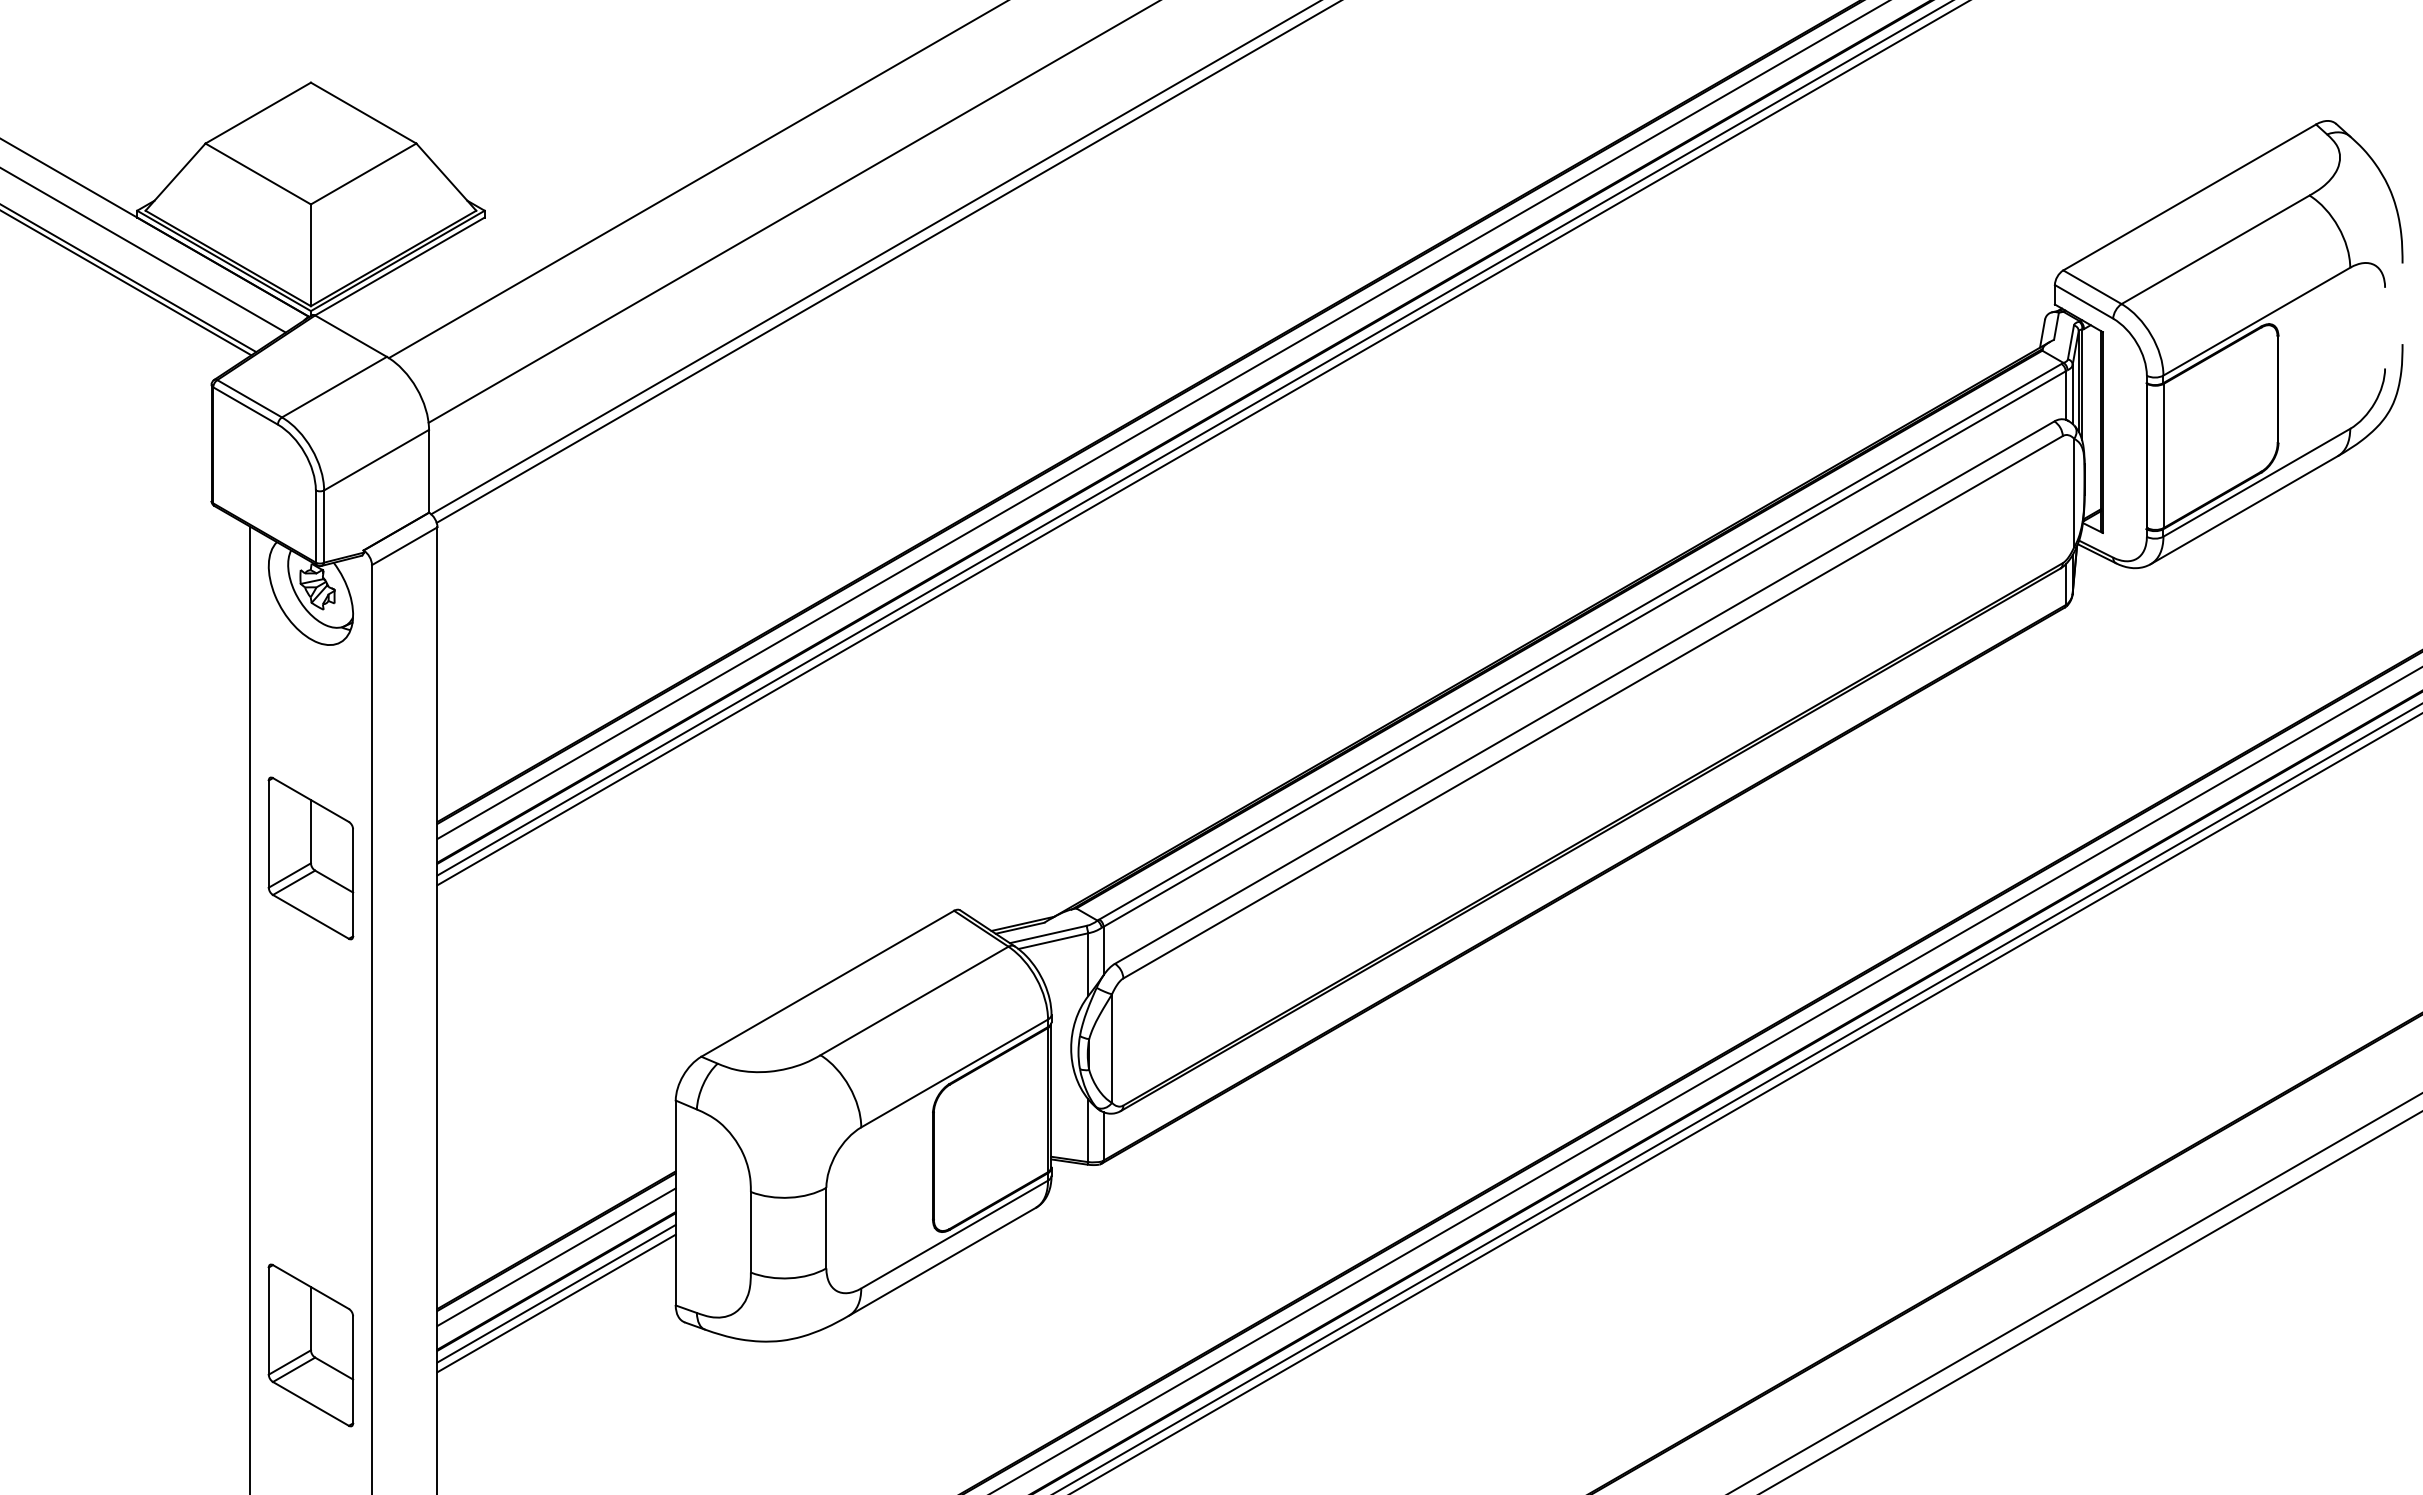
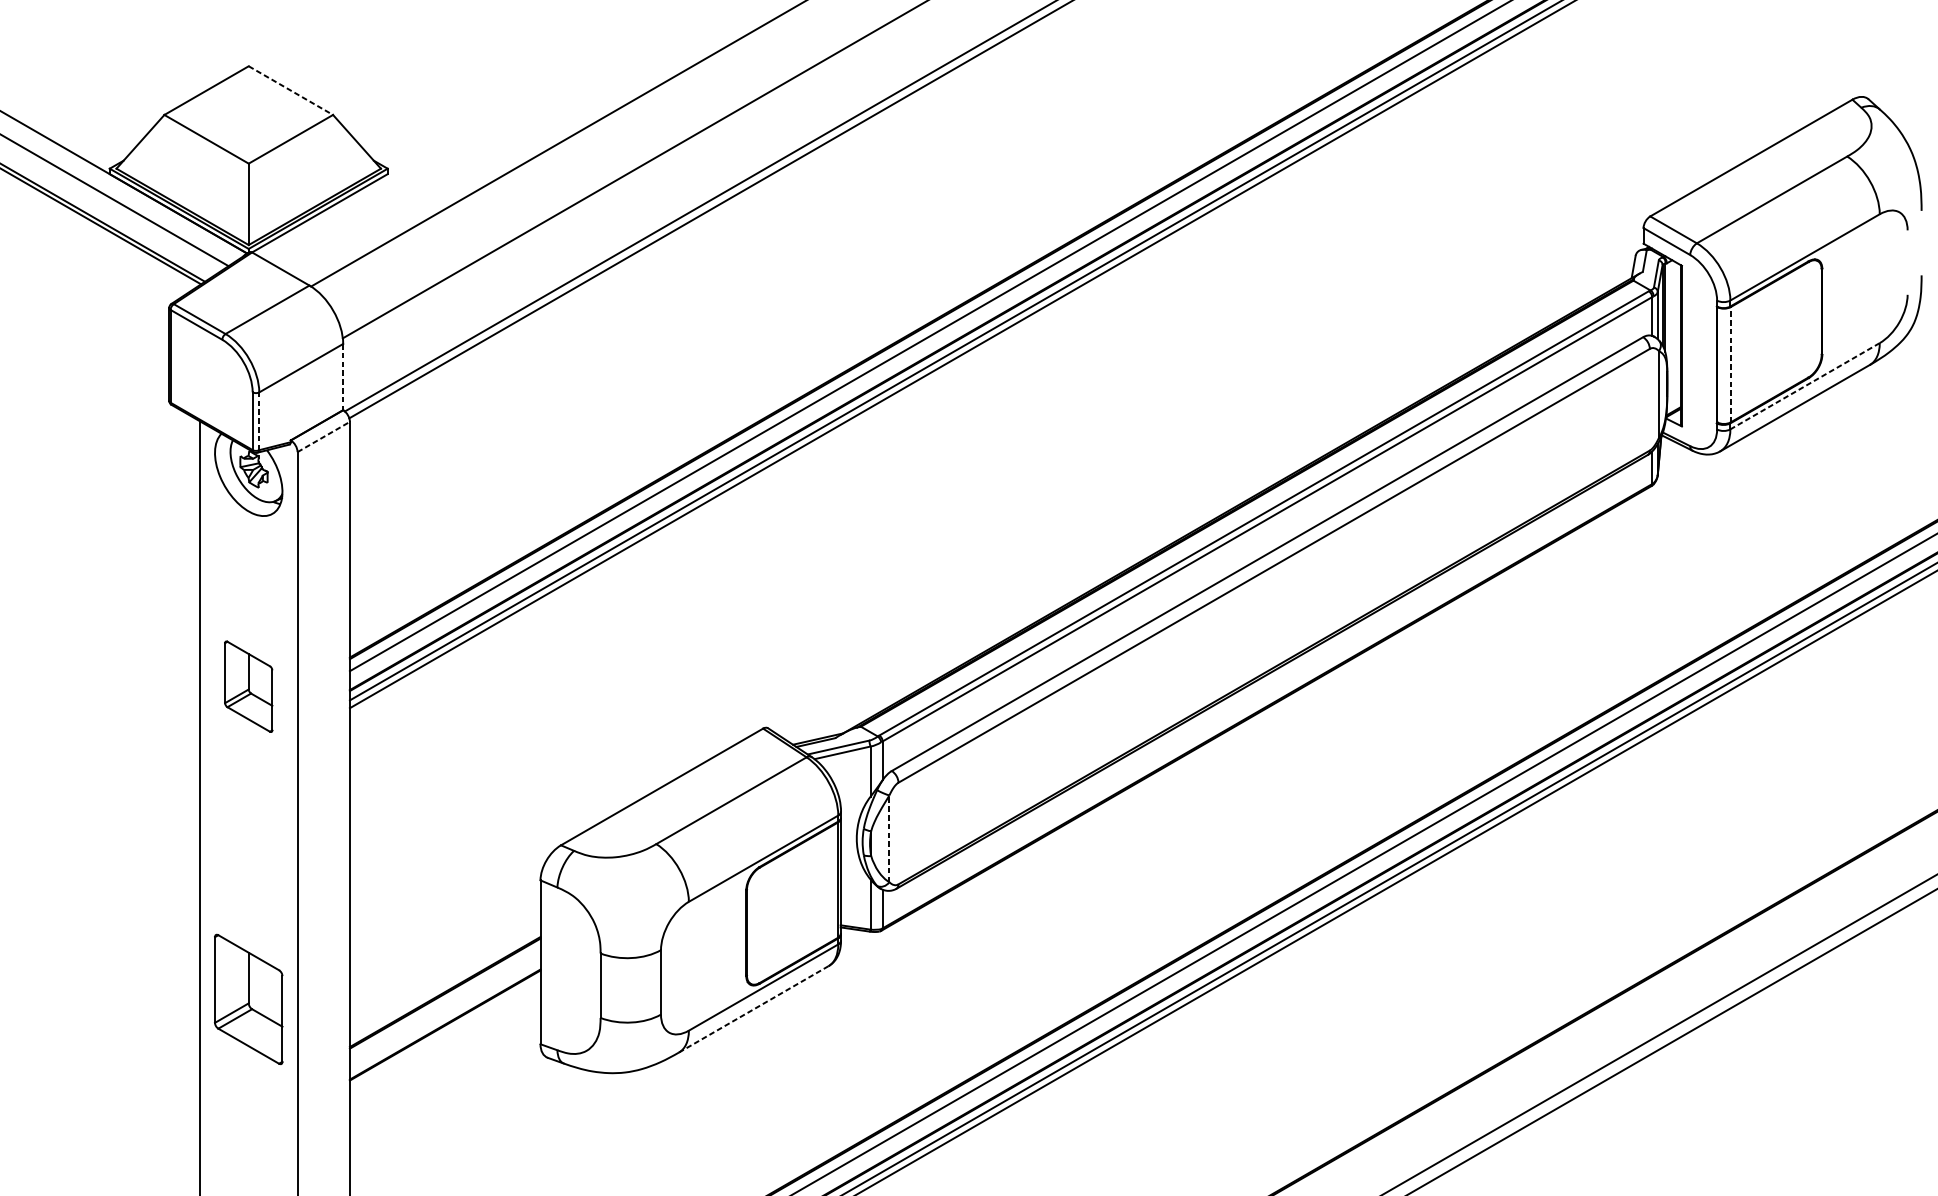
line: (363, 113) -> (290, 90), solid -> dashed
line: (2163, 455) -> (1730, 364), solid -> dashed
line: (429, 471) -> (343, 377), solid -> dashed
line: (2256, 482) -> (1804, 386), solid -> dashed
line: (324, 526) -> (259, 421), solid -> dashed
line: (404, 546) -> (323, 437), solid -> dashed
part: (310, 858) -> (248, 686), size x0.7
line: (1112, 1048) -> (889, 838), solid -> dashed
line: (556, 1256) -> (445, 1005), removed
line: (942, 1261) -> (753, 1009), solid -> dashed
line: (556, 1293) -> (445, 1034), removed
line: (556, 1303) -> (445, 1042), removed
part: (310, 1345) -> (248, 999), moved

